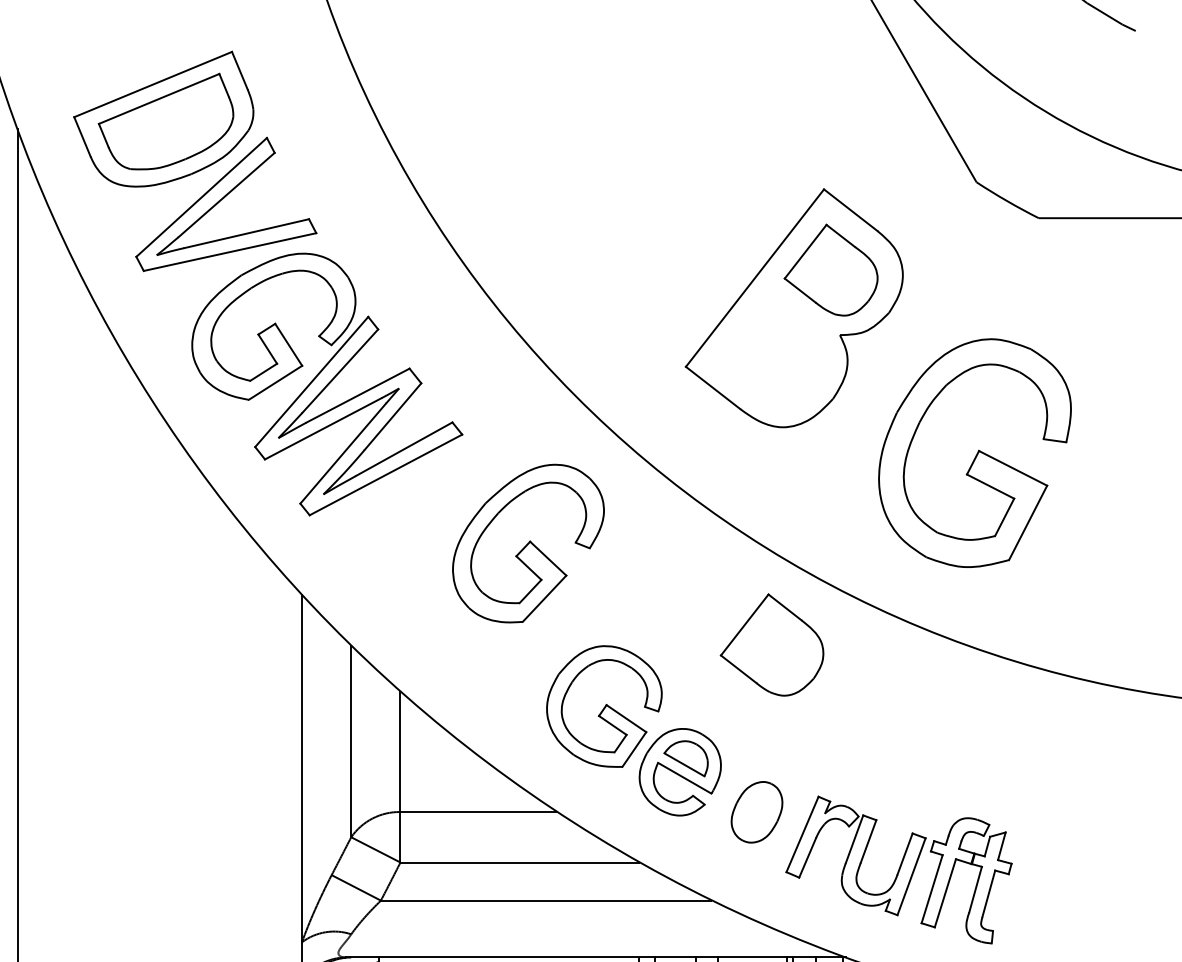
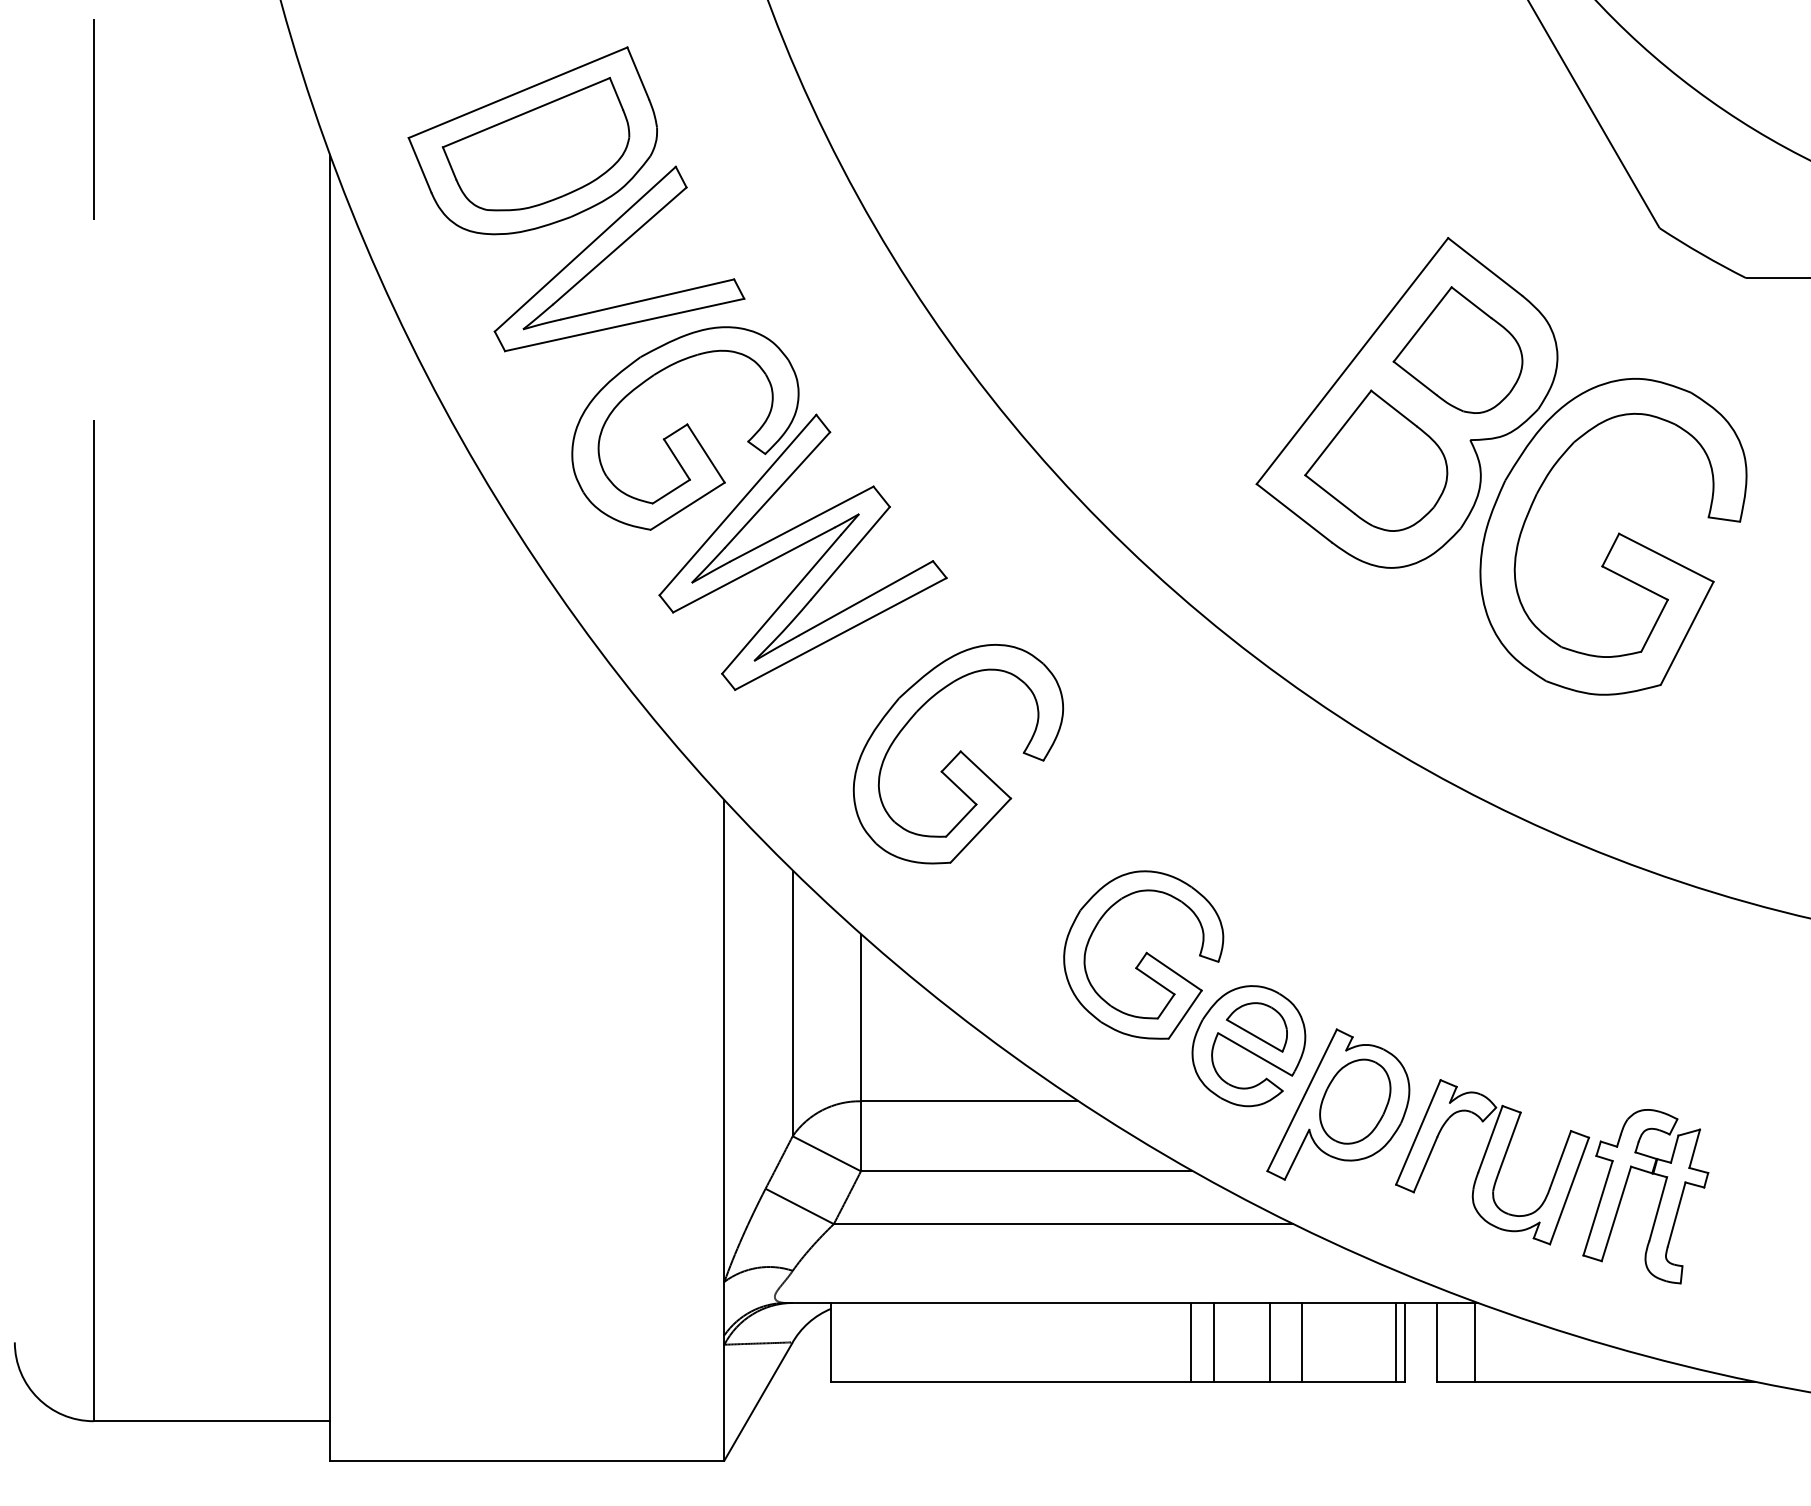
part: (975, 452) -> (1613, 536), moved
part: (528, 543) -> (958, 754), moved
part: (772, 644) -> (1376, 460), moved
part: (744, 814) -> (1338, 1104), added

